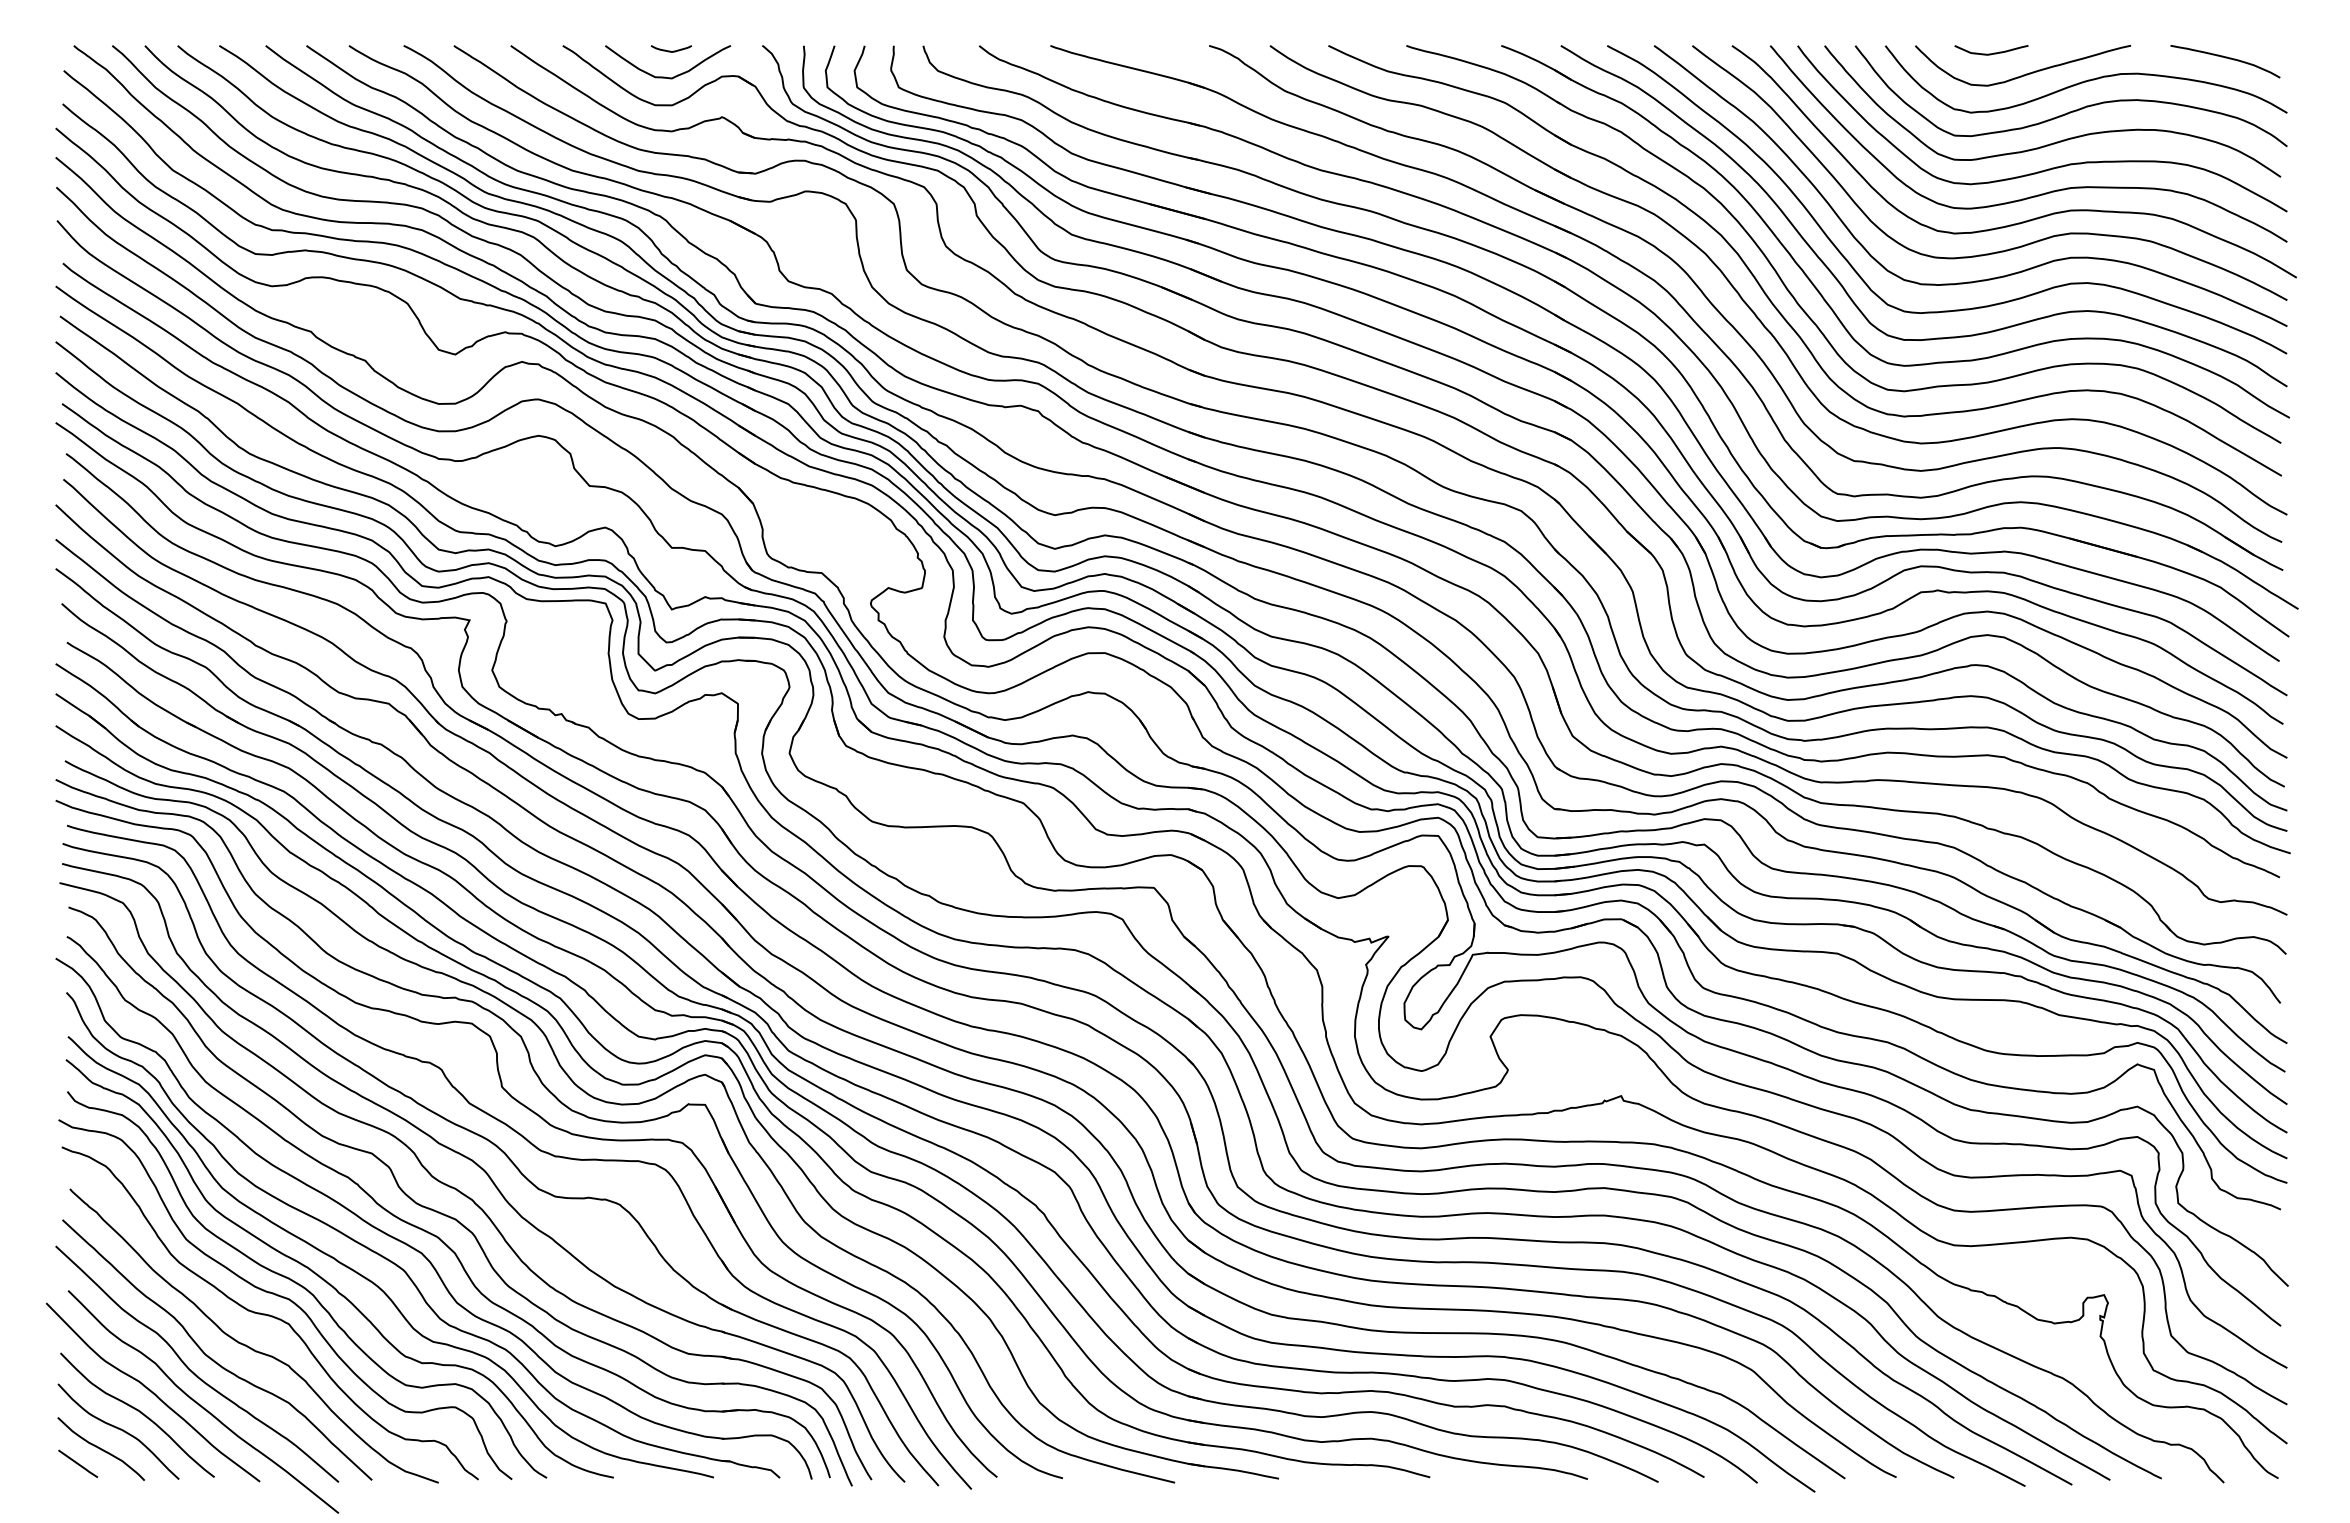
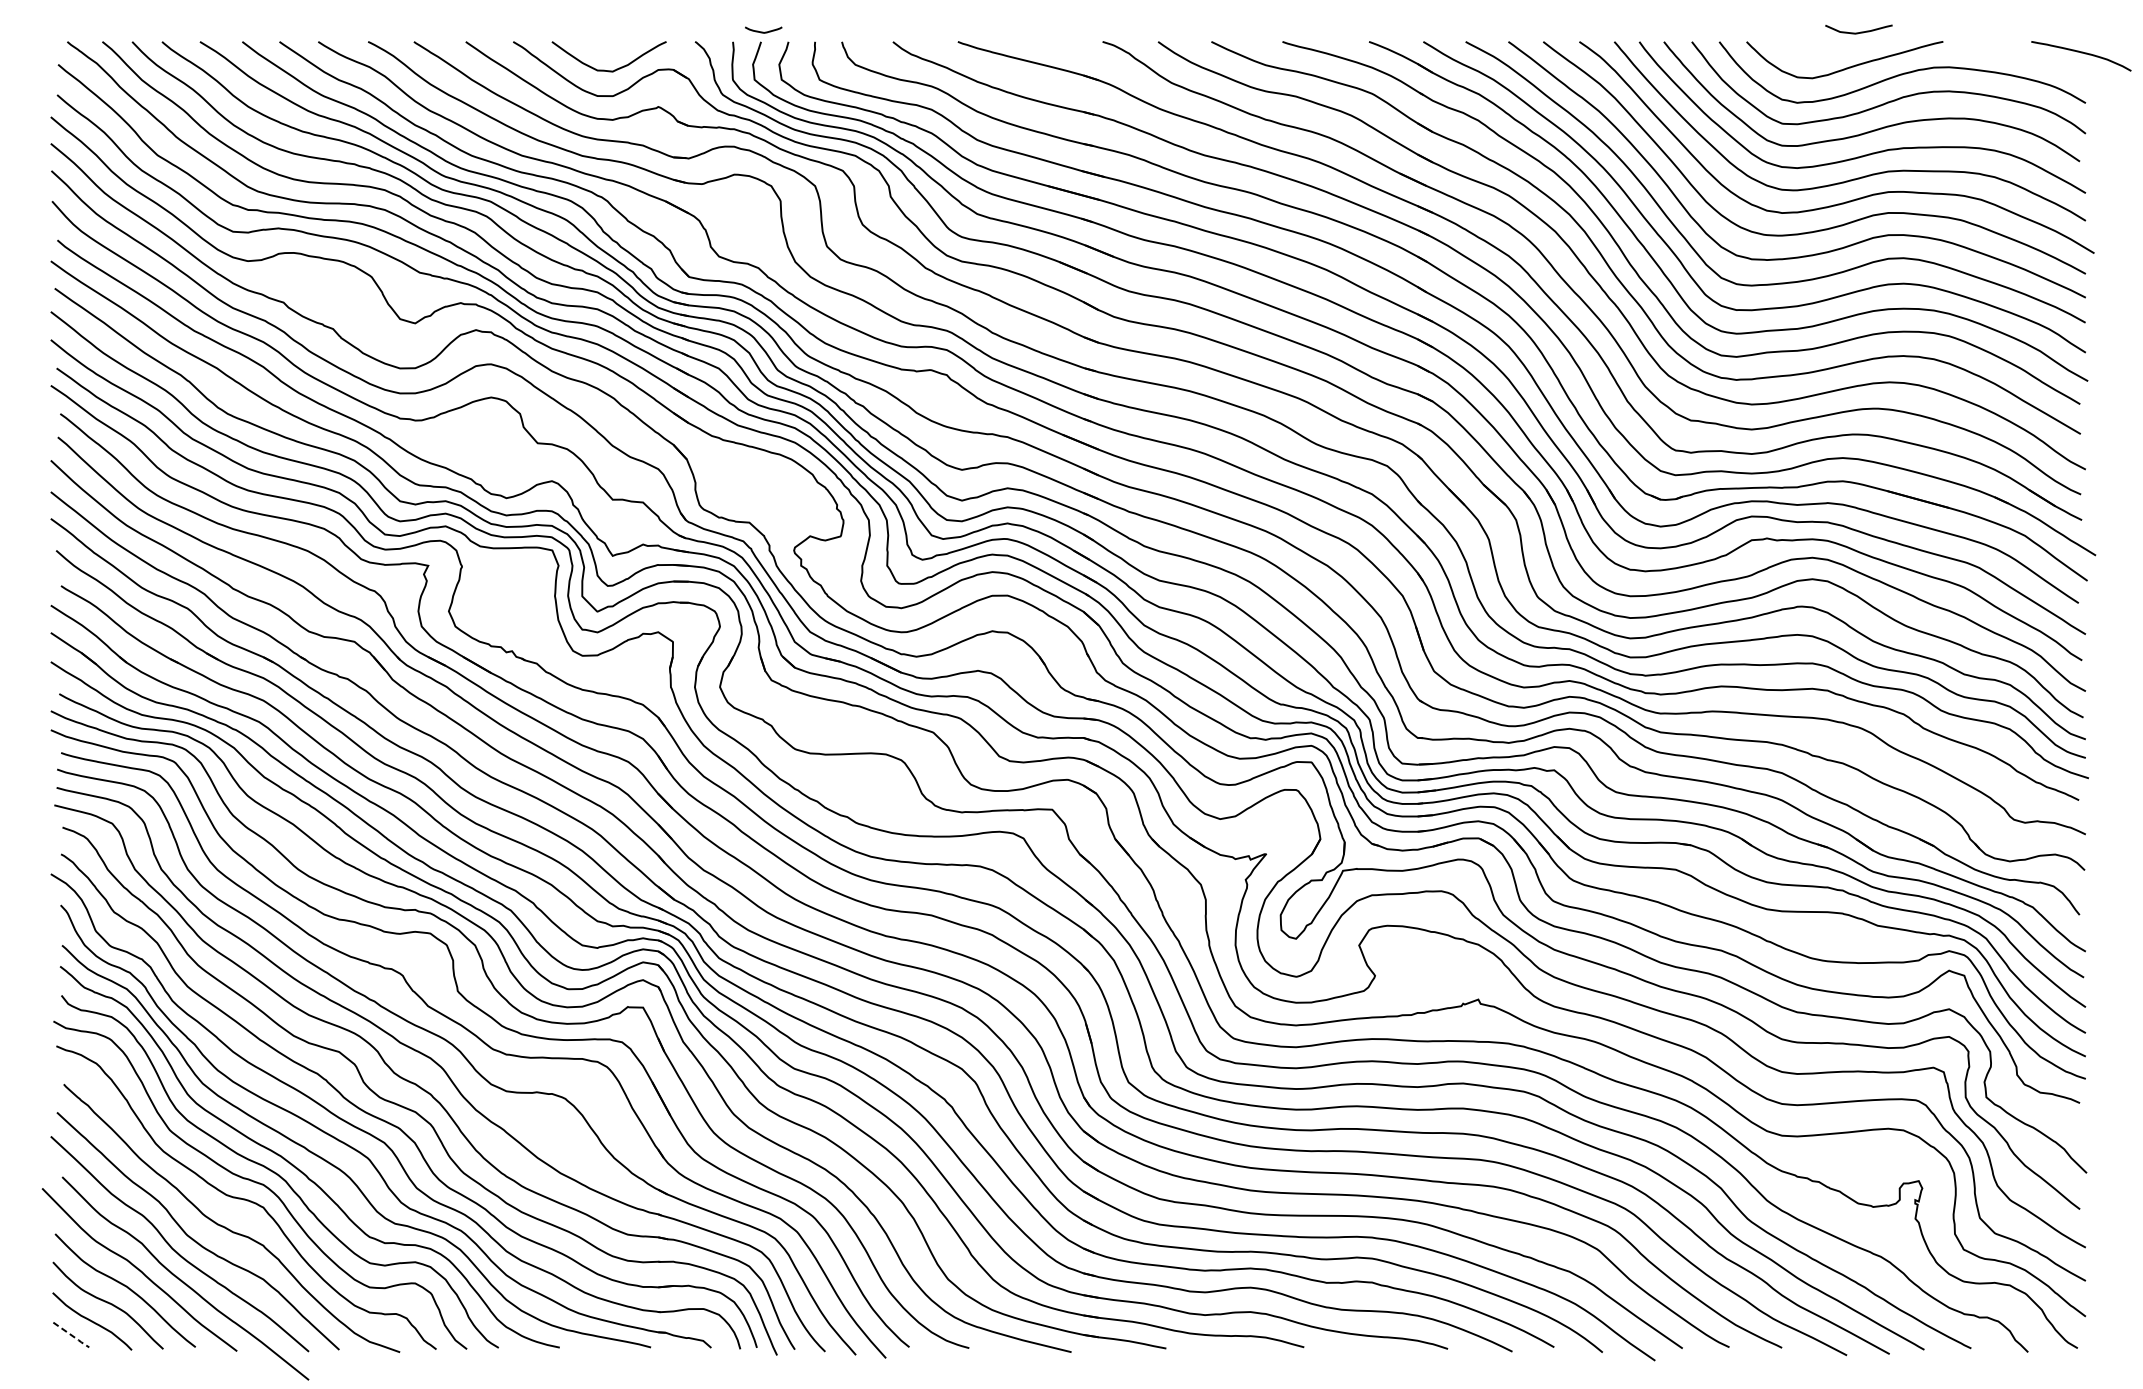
curve: (670, 50) -> (762, 31), moved
curve: (1993, 52) -> (1860, 31), moved
curve: (2225, 58) -> (2081, 53), moved
line: (79, 1465) -> (72, 1336), solid -> dashed

